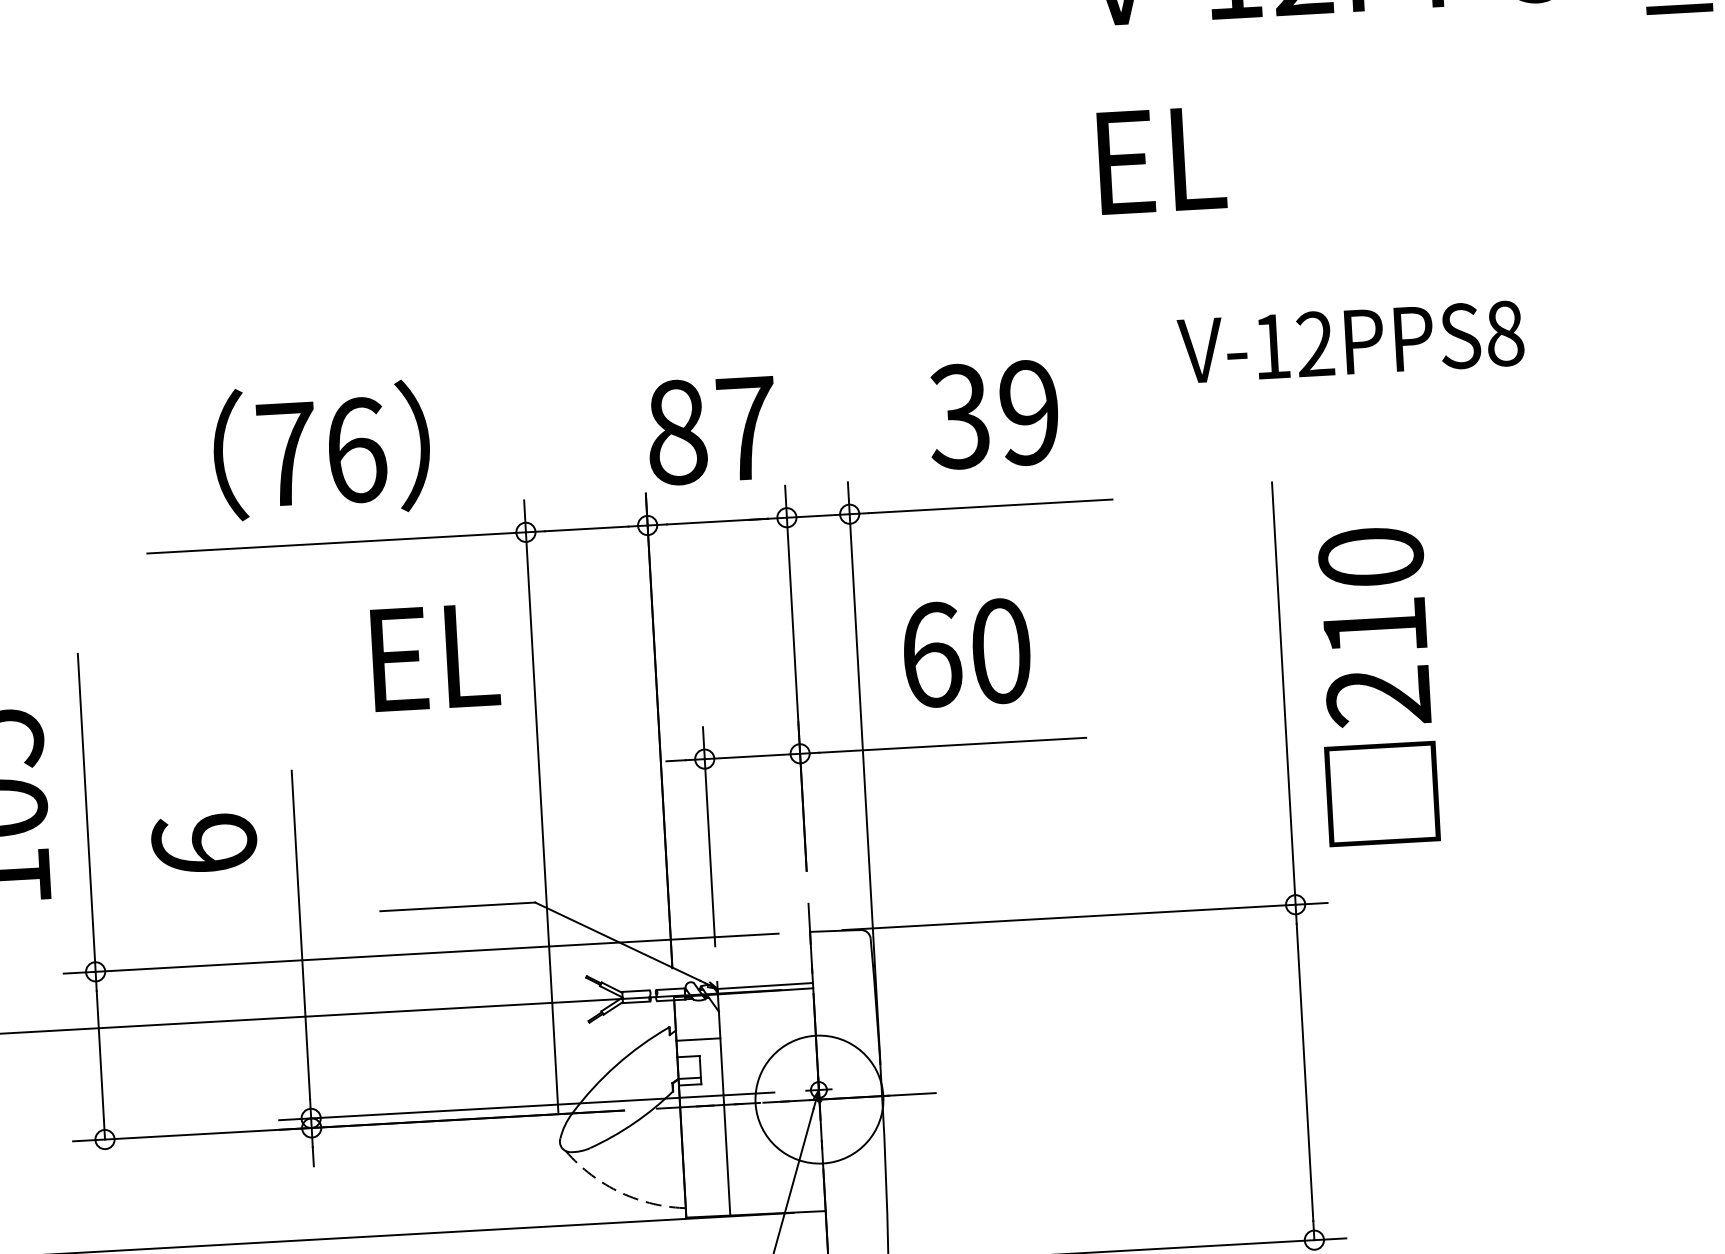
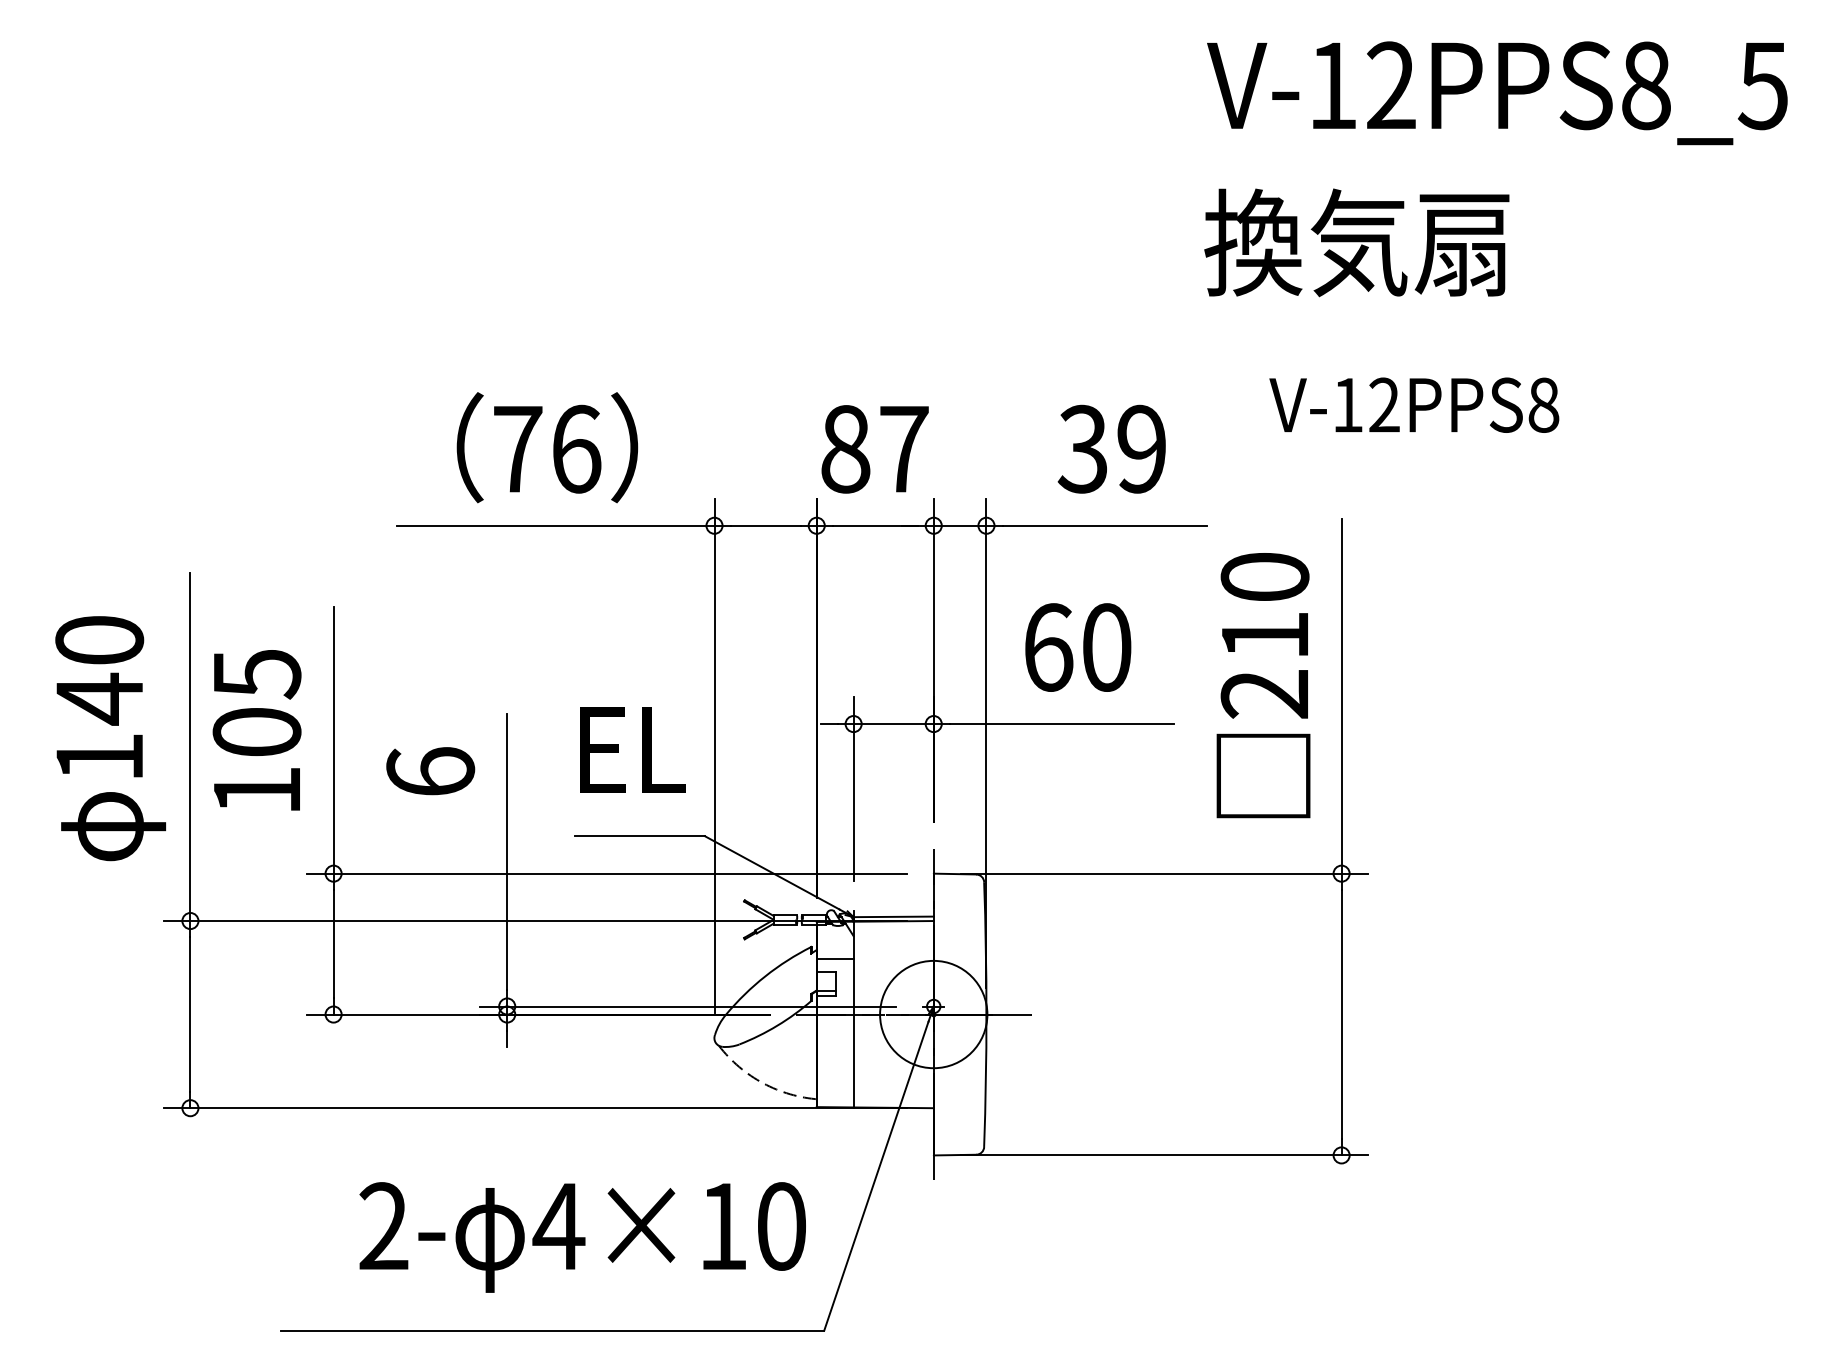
text: (1271, 152) -> (1356, 242), EL -> 換気扇
text: (434, 656) -> (632, 749), moved
text: (1376, 686) -> (1263, 685), moved

